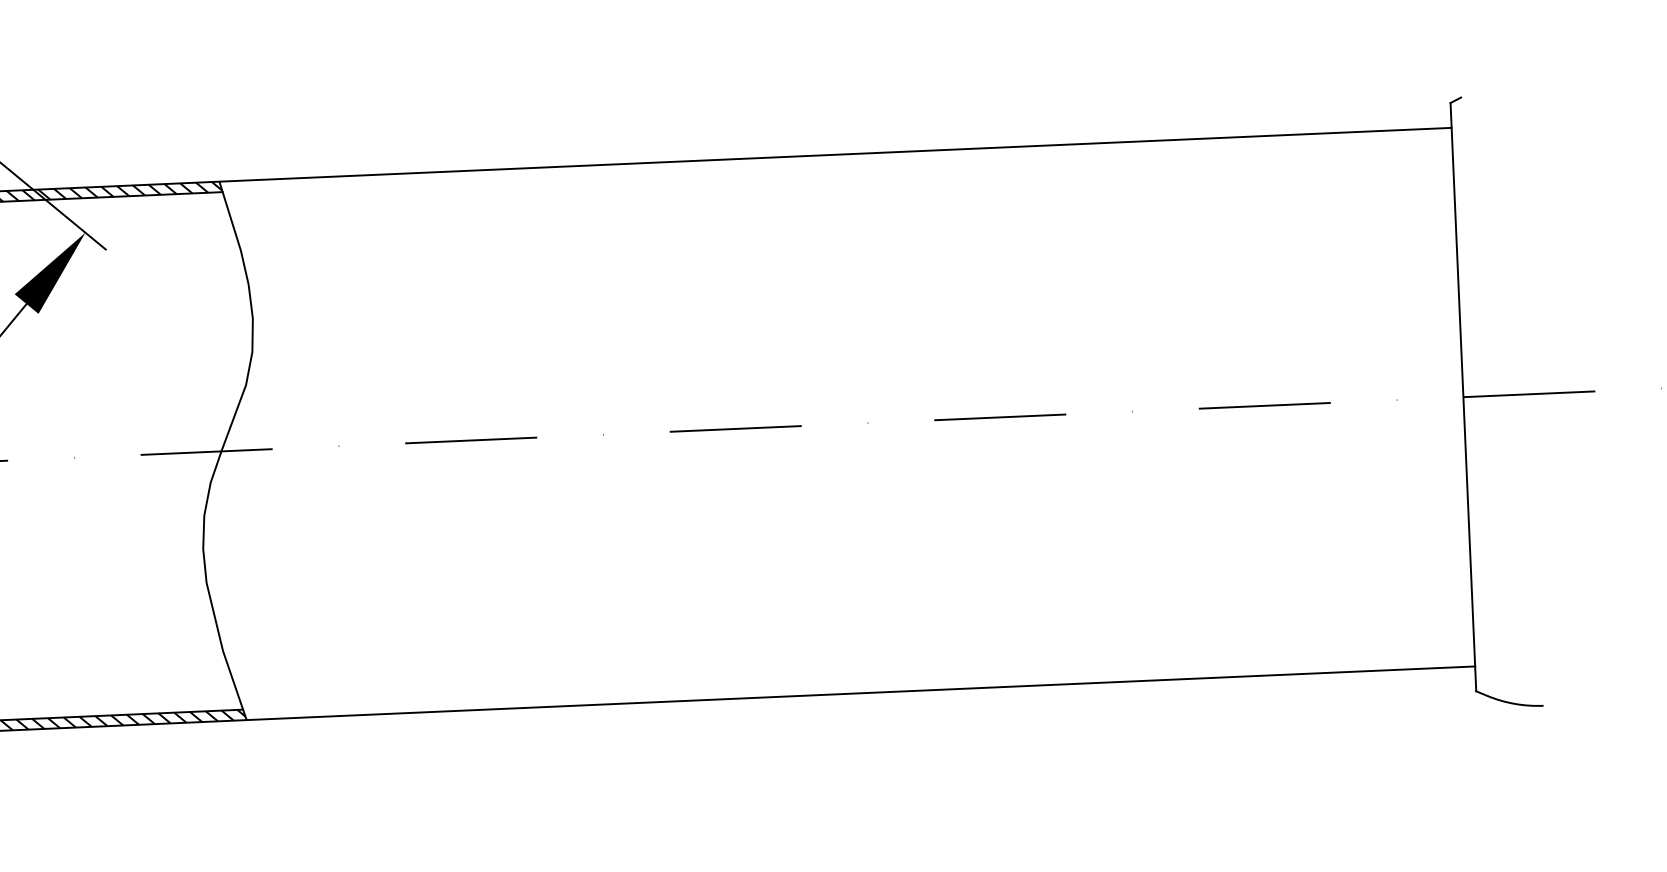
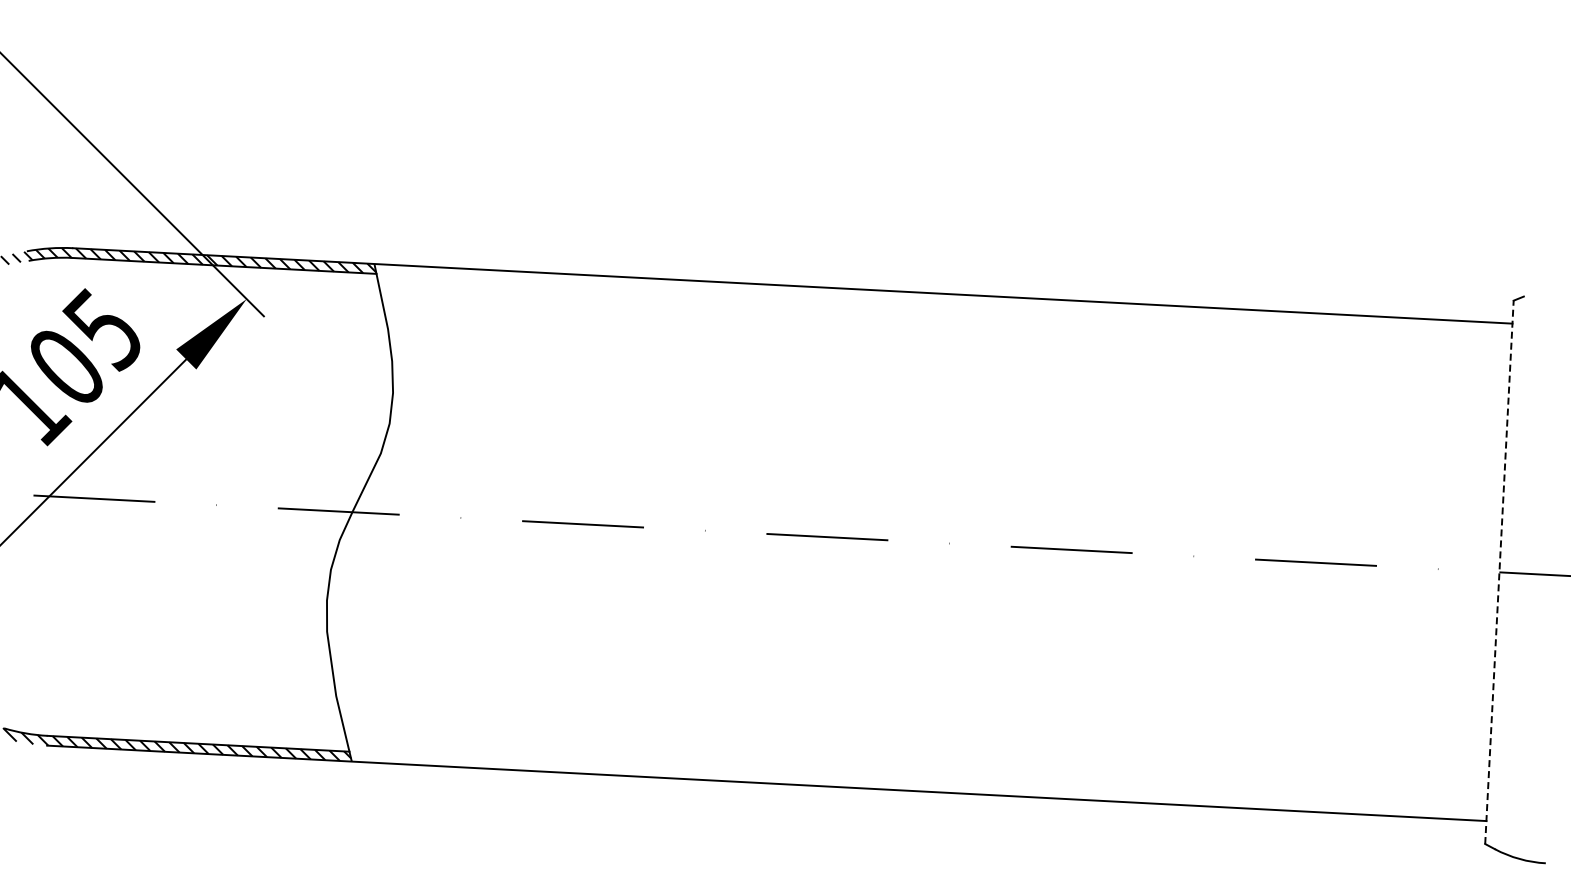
line: (1463, 396) -> (1499, 571), solid -> dashed

